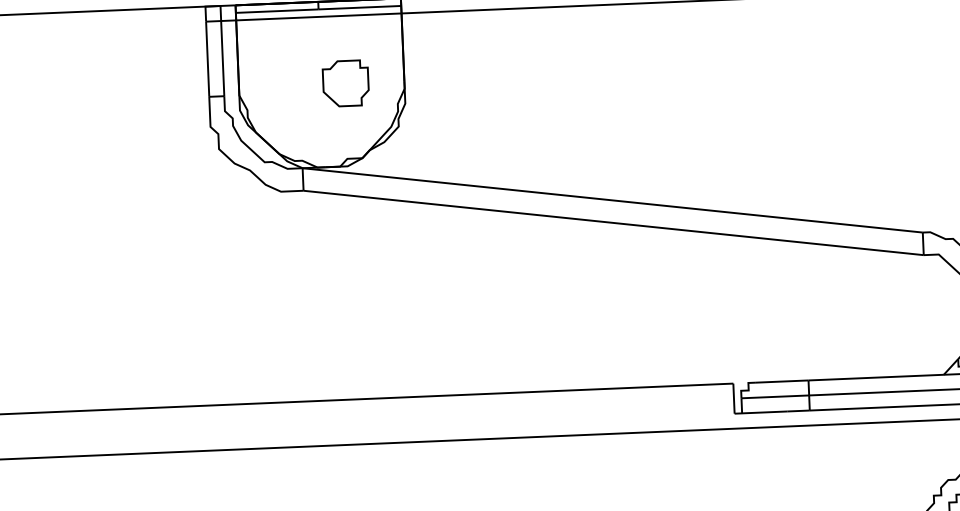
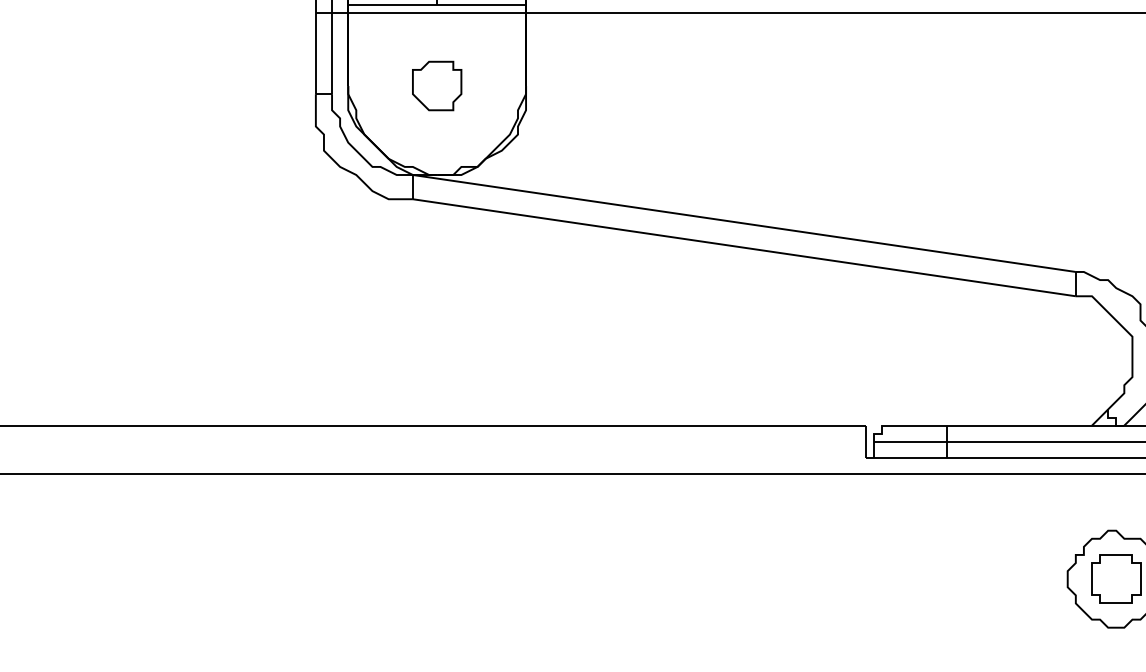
part: (346, 83) -> (437, 85), moved

